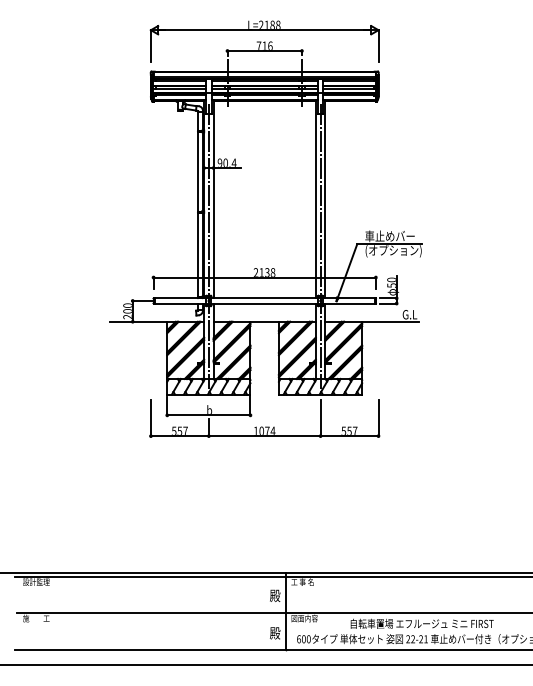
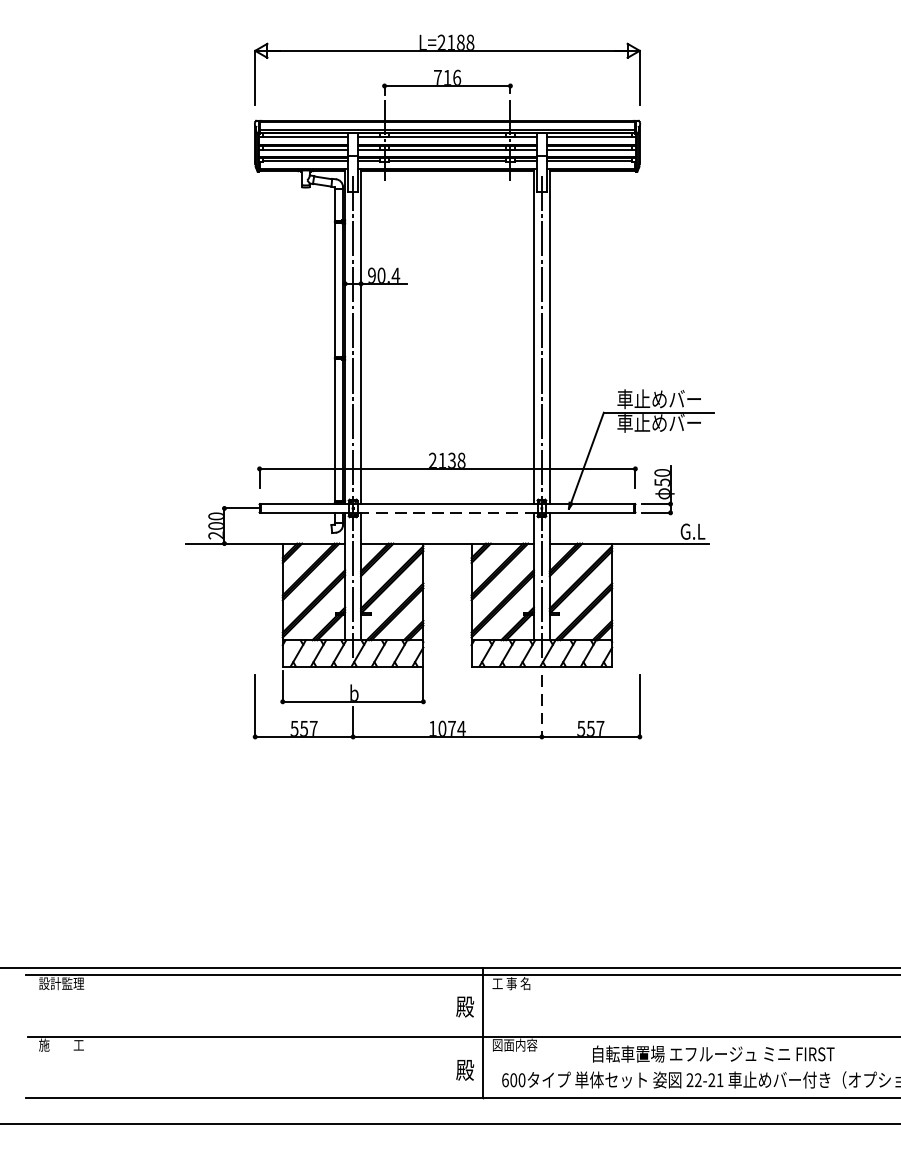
text: (393, 251) -> (665, 424), (オプション) -> 車止めバー
line: (265, 303) -> (448, 512), solid -> dashed
line: (320, 418) -> (541, 707), solid -> dashed

